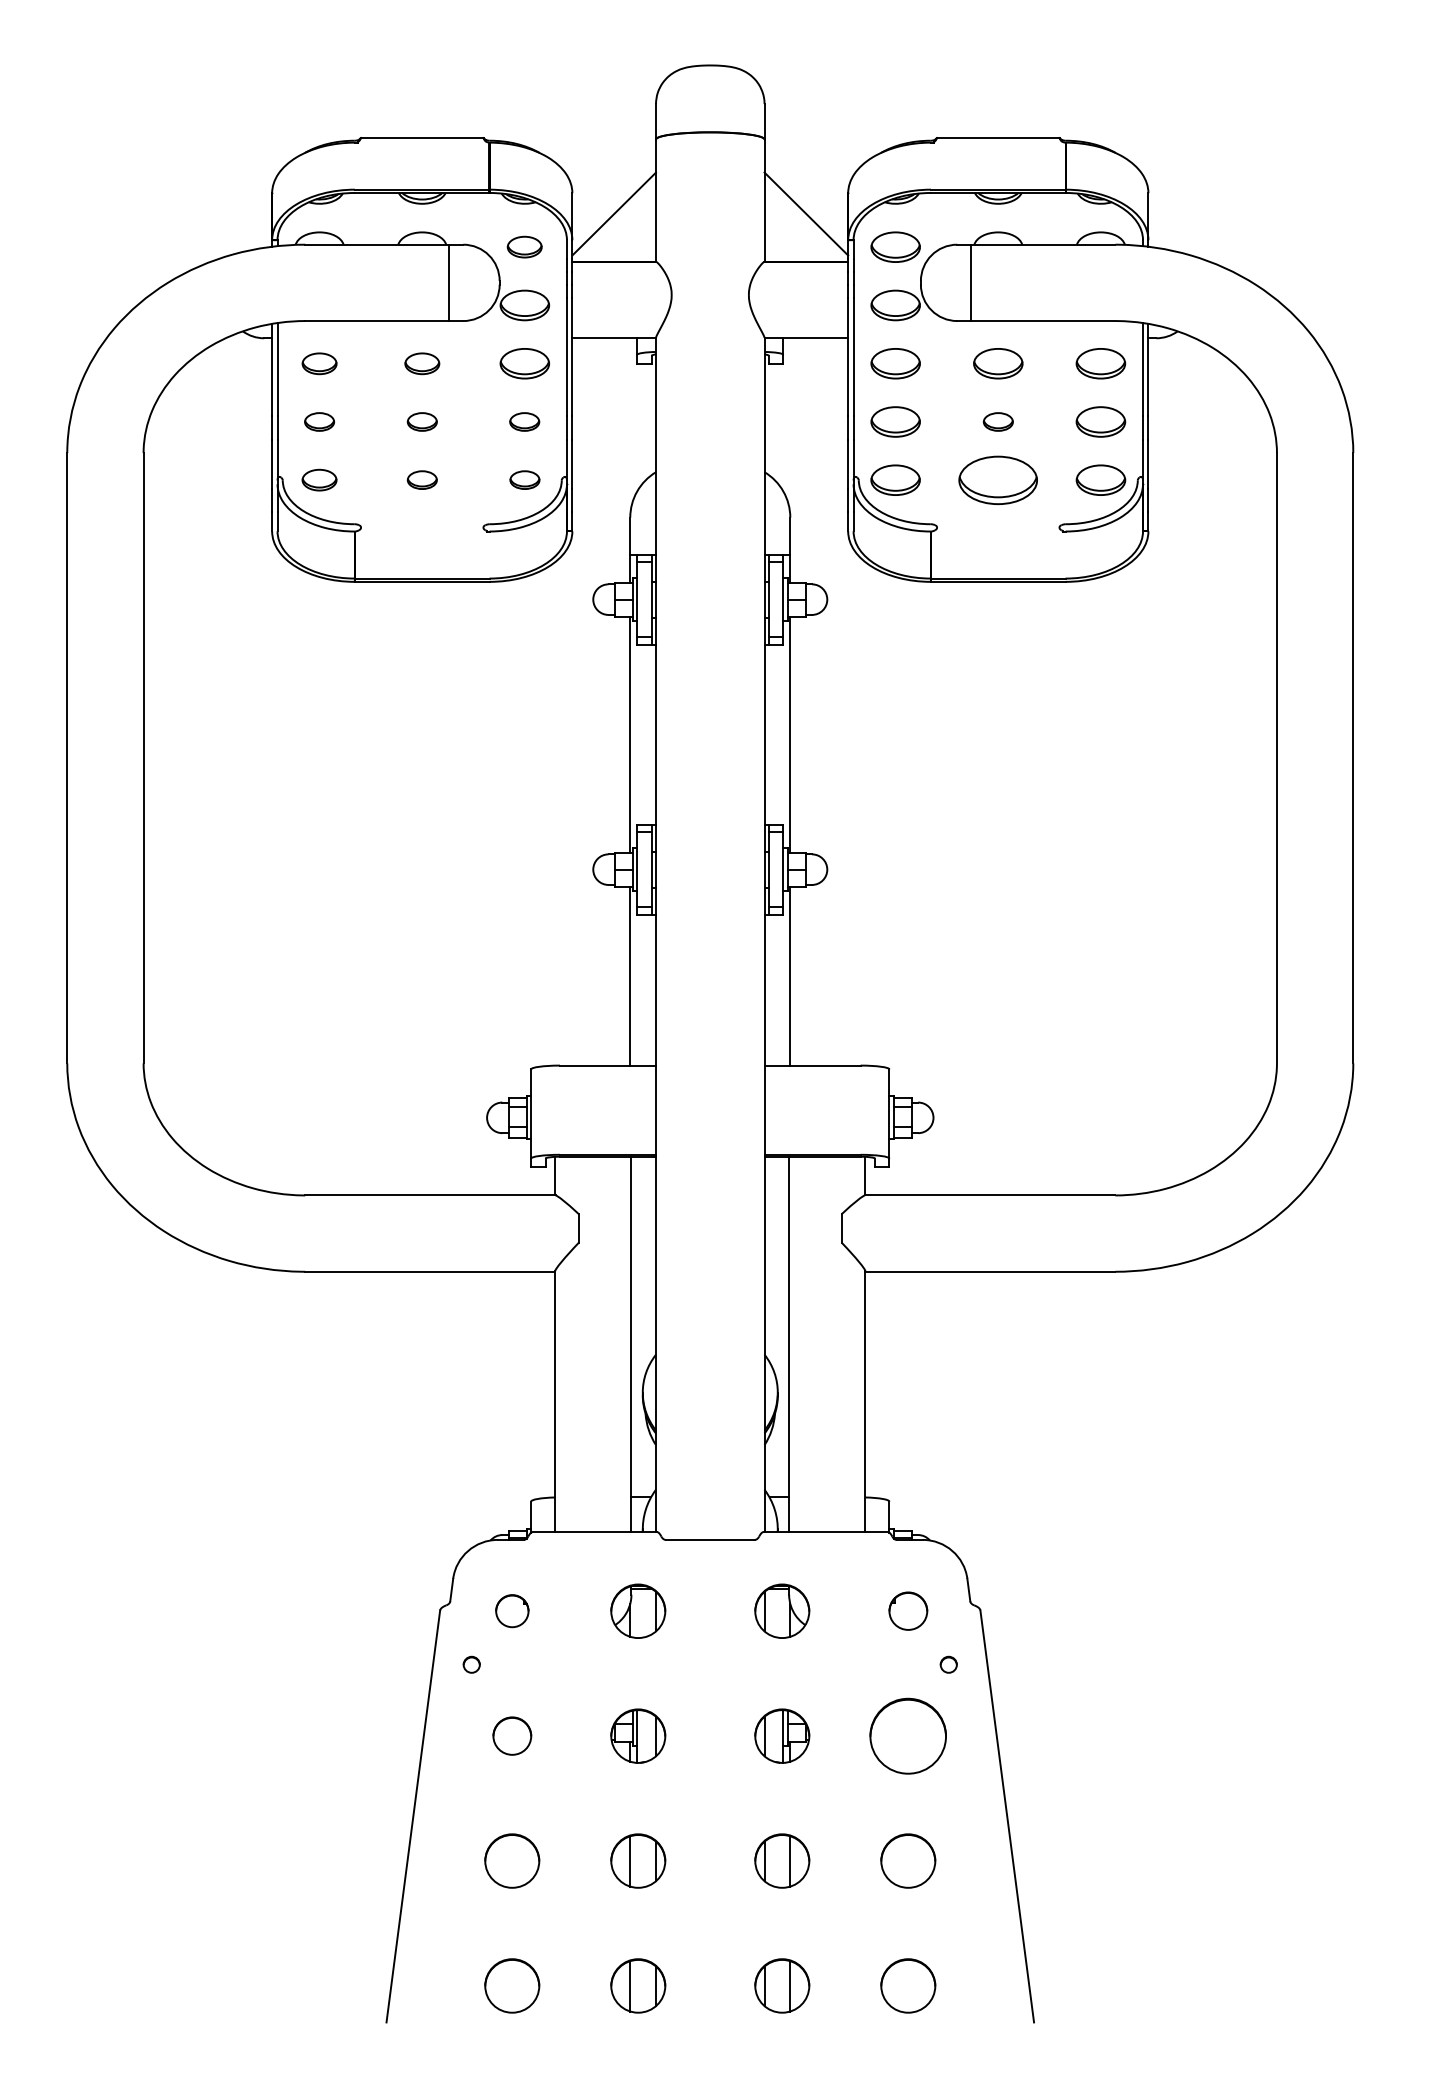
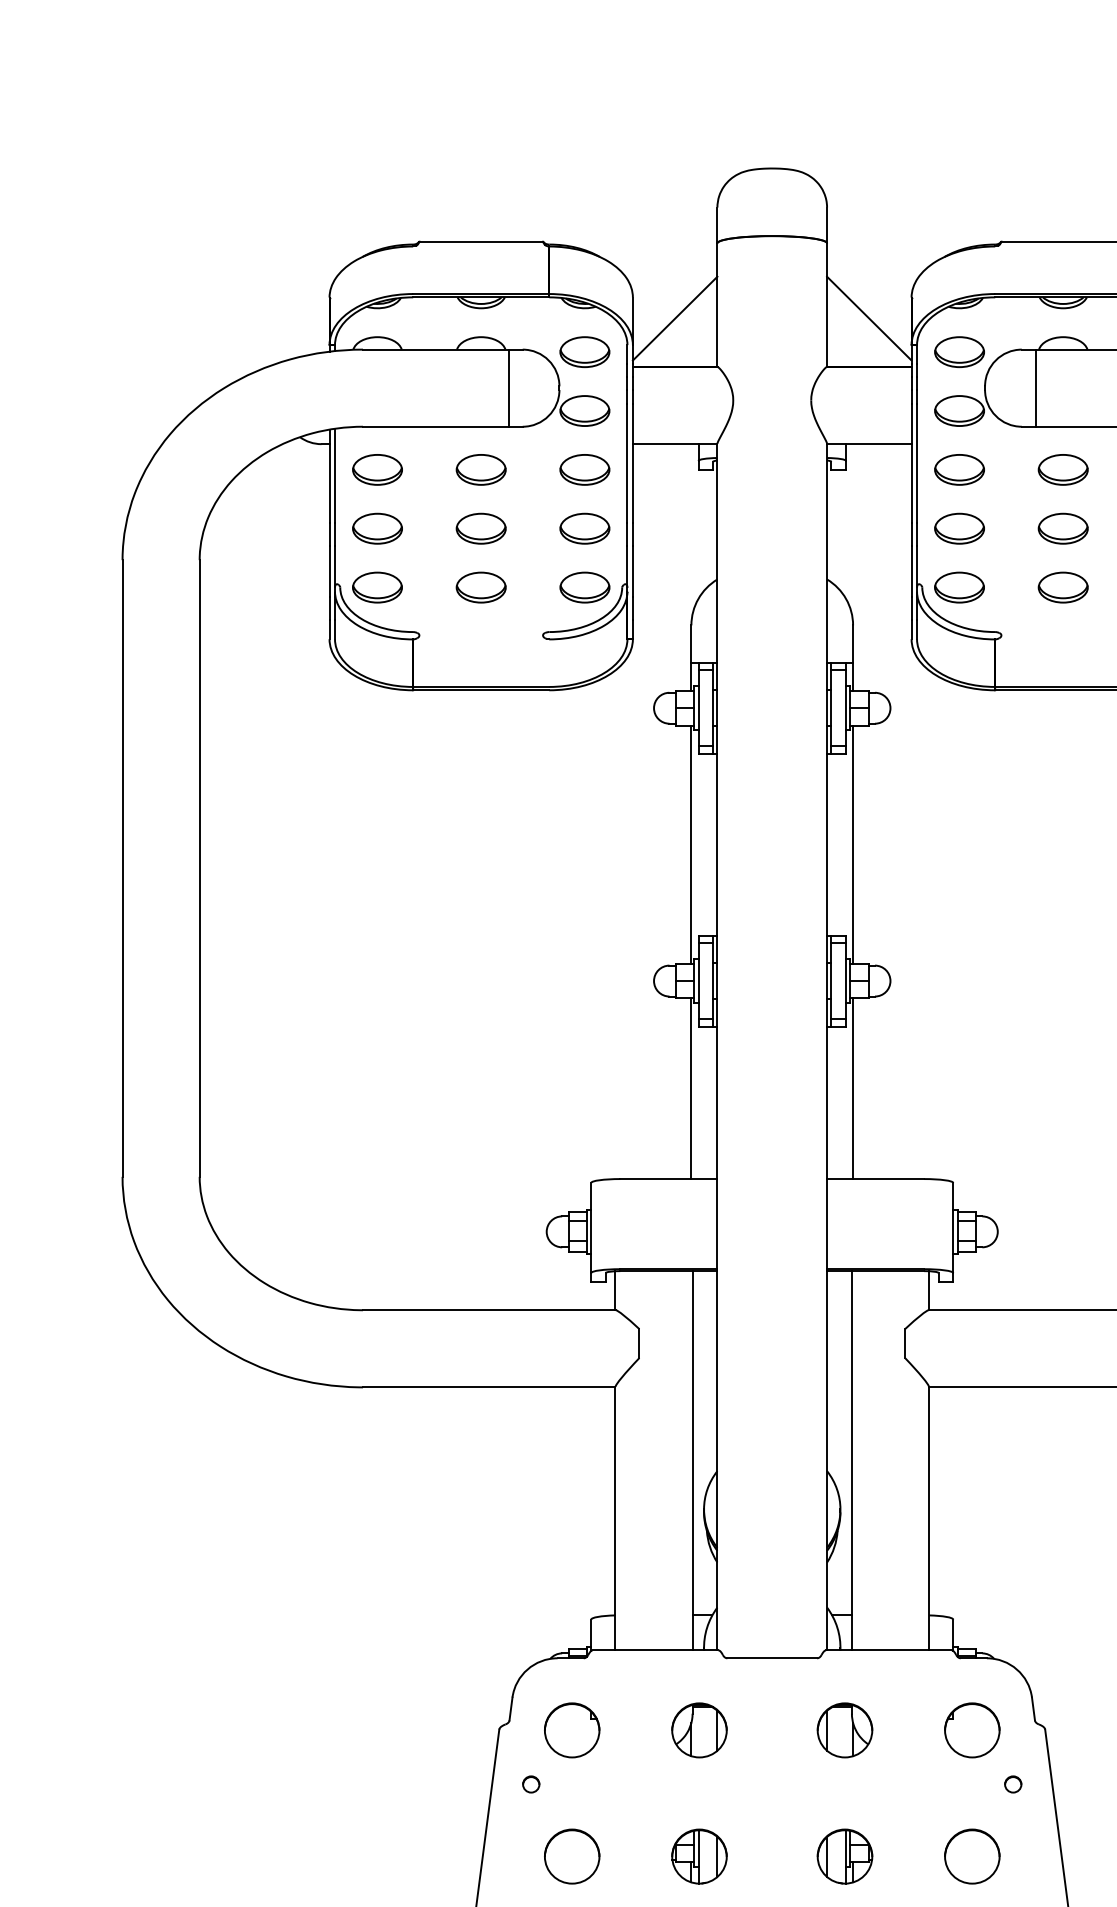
part: (524, 246) -> (584, 351), size x1.43
part: (319, 363) -> (377, 469), size x1.43
part: (422, 363) -> (481, 469), size x1.43
part: (319, 421) -> (377, 528), size x1.67
part: (422, 421) -> (481, 528), size x1.67
part: (524, 421) -> (584, 528), size x1.67
part: (998, 421) -> (1063, 528), size x1.67
part: (319, 479) -> (377, 586), size x1.43
part: (422, 479) -> (481, 586), size x1.67
part: (524, 479) -> (584, 586), size x1.67
part: (998, 479) -> (1063, 586), size x0.62
part: (512, 1610) -> (572, 1729), size x1.67
part: (908, 1610) -> (972, 1729), size x1.43
part: (512, 1735) -> (572, 1855), size x1.43
part: (908, 1735) -> (972, 1855), size x0.71

